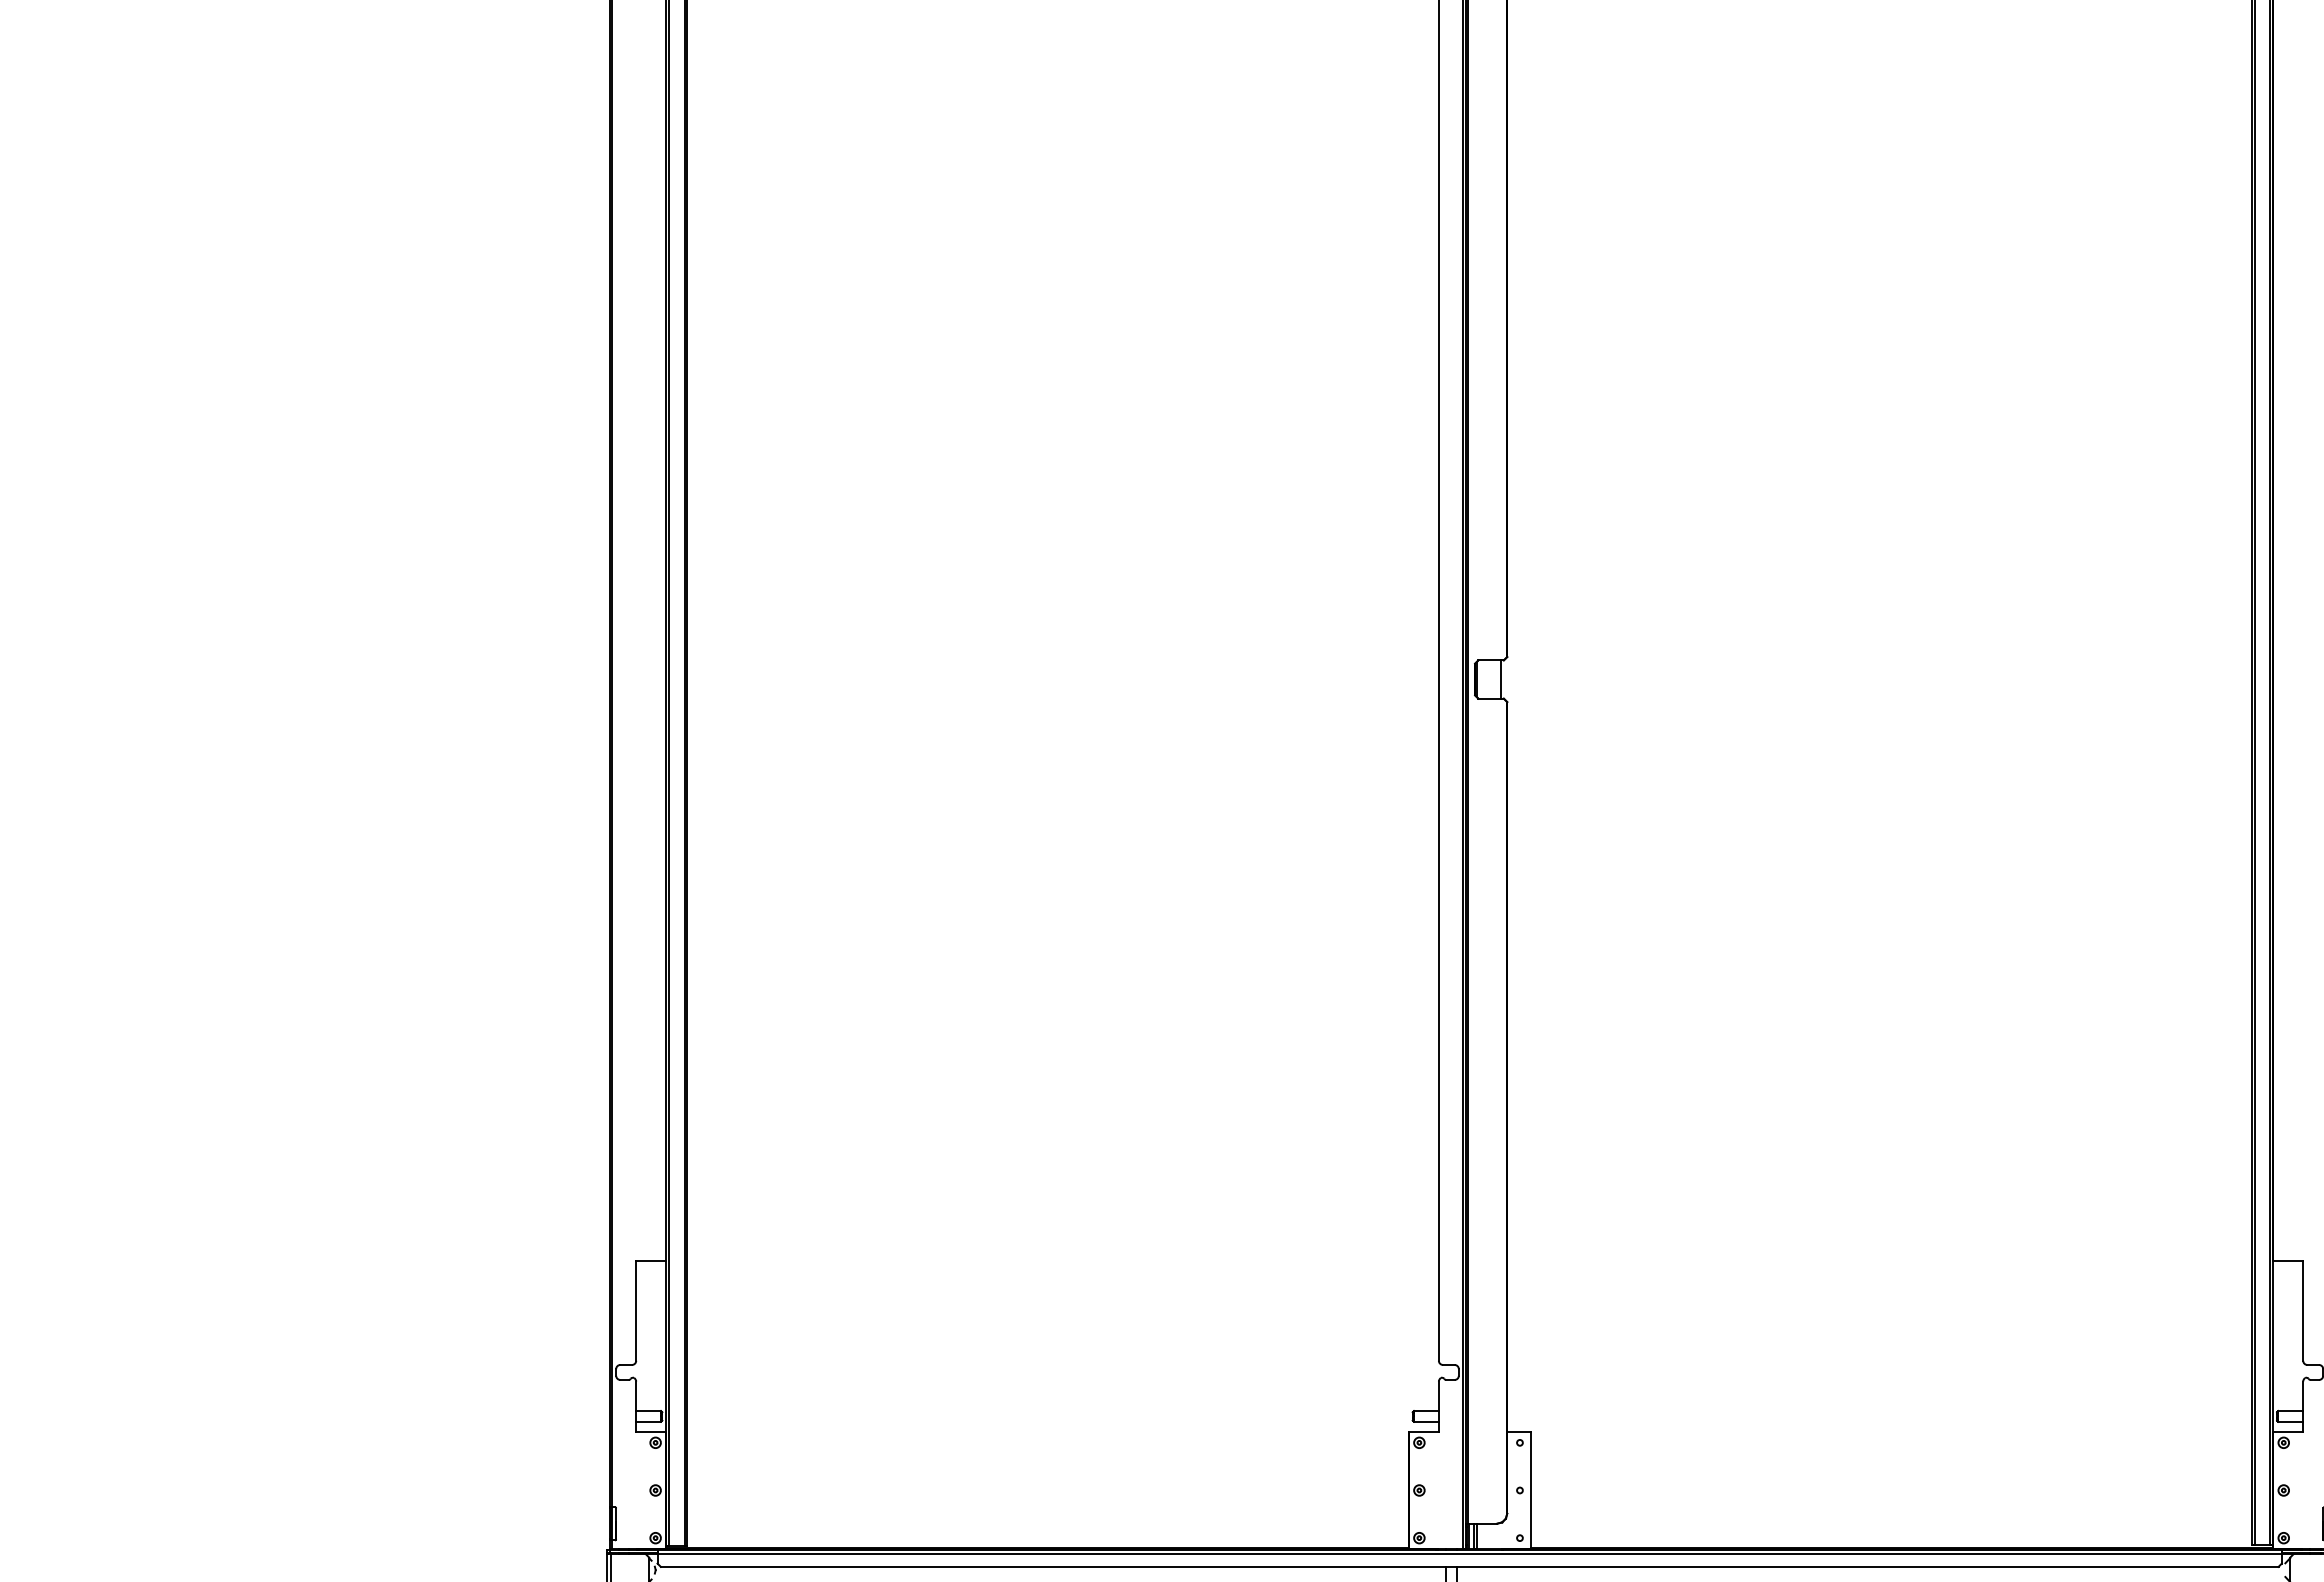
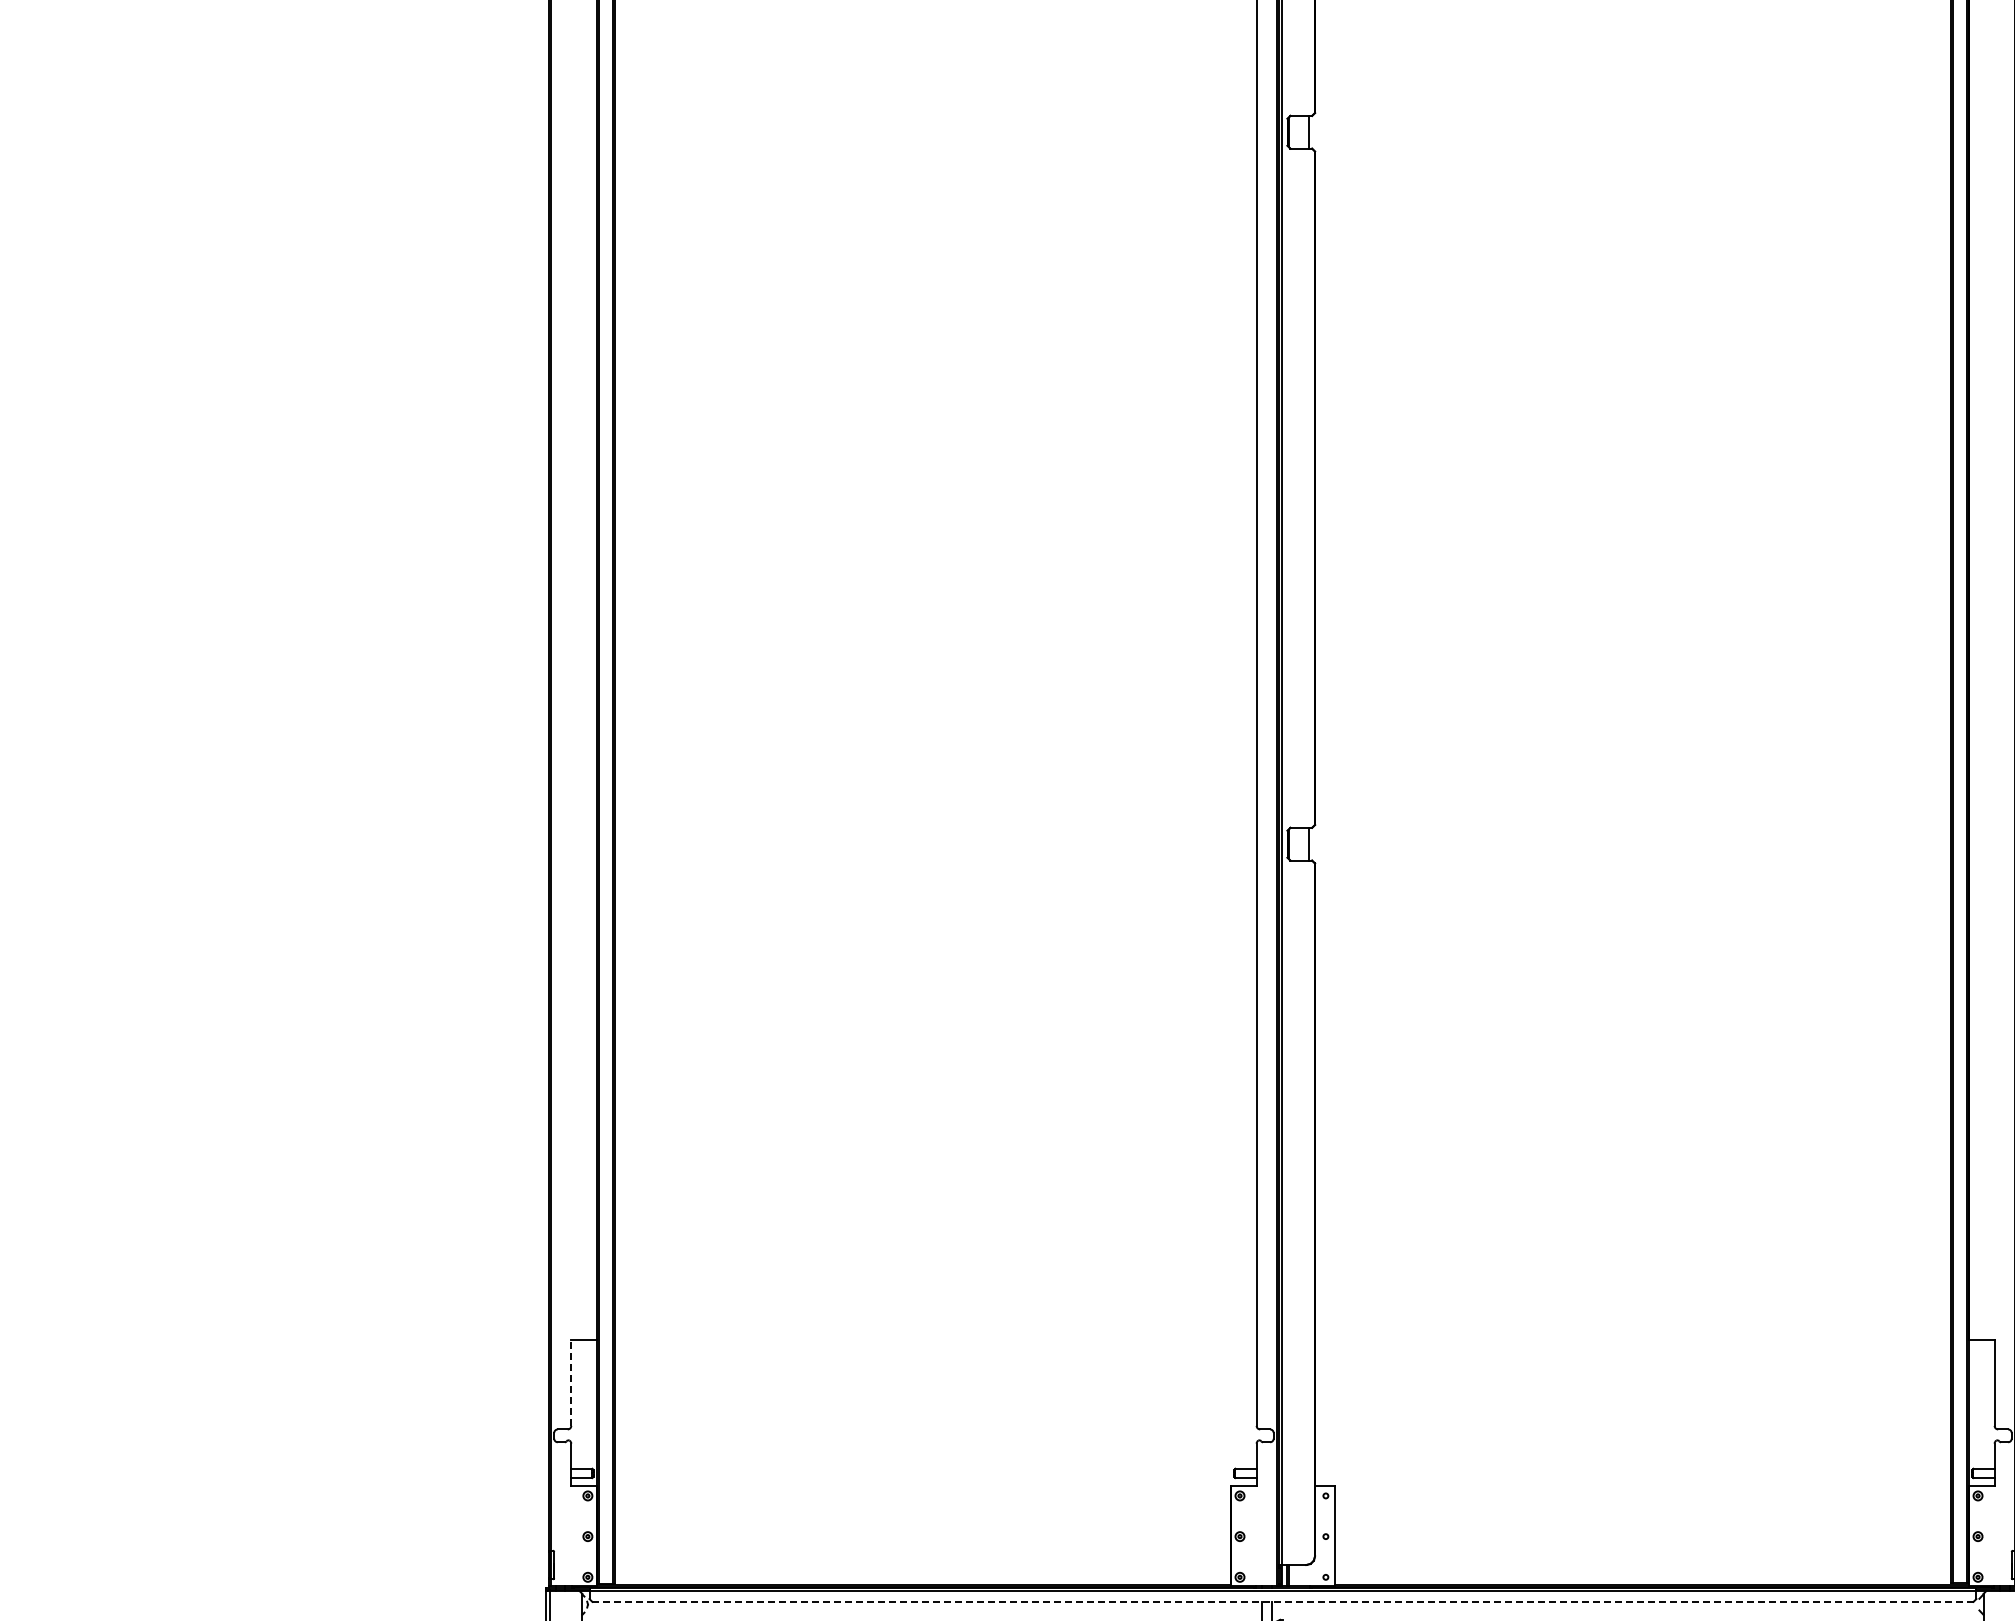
line: (636, 1311) -> (571, 1383), solid -> dashed
line: (1469, 1566) -> (1282, 1601), solid -> dashed

